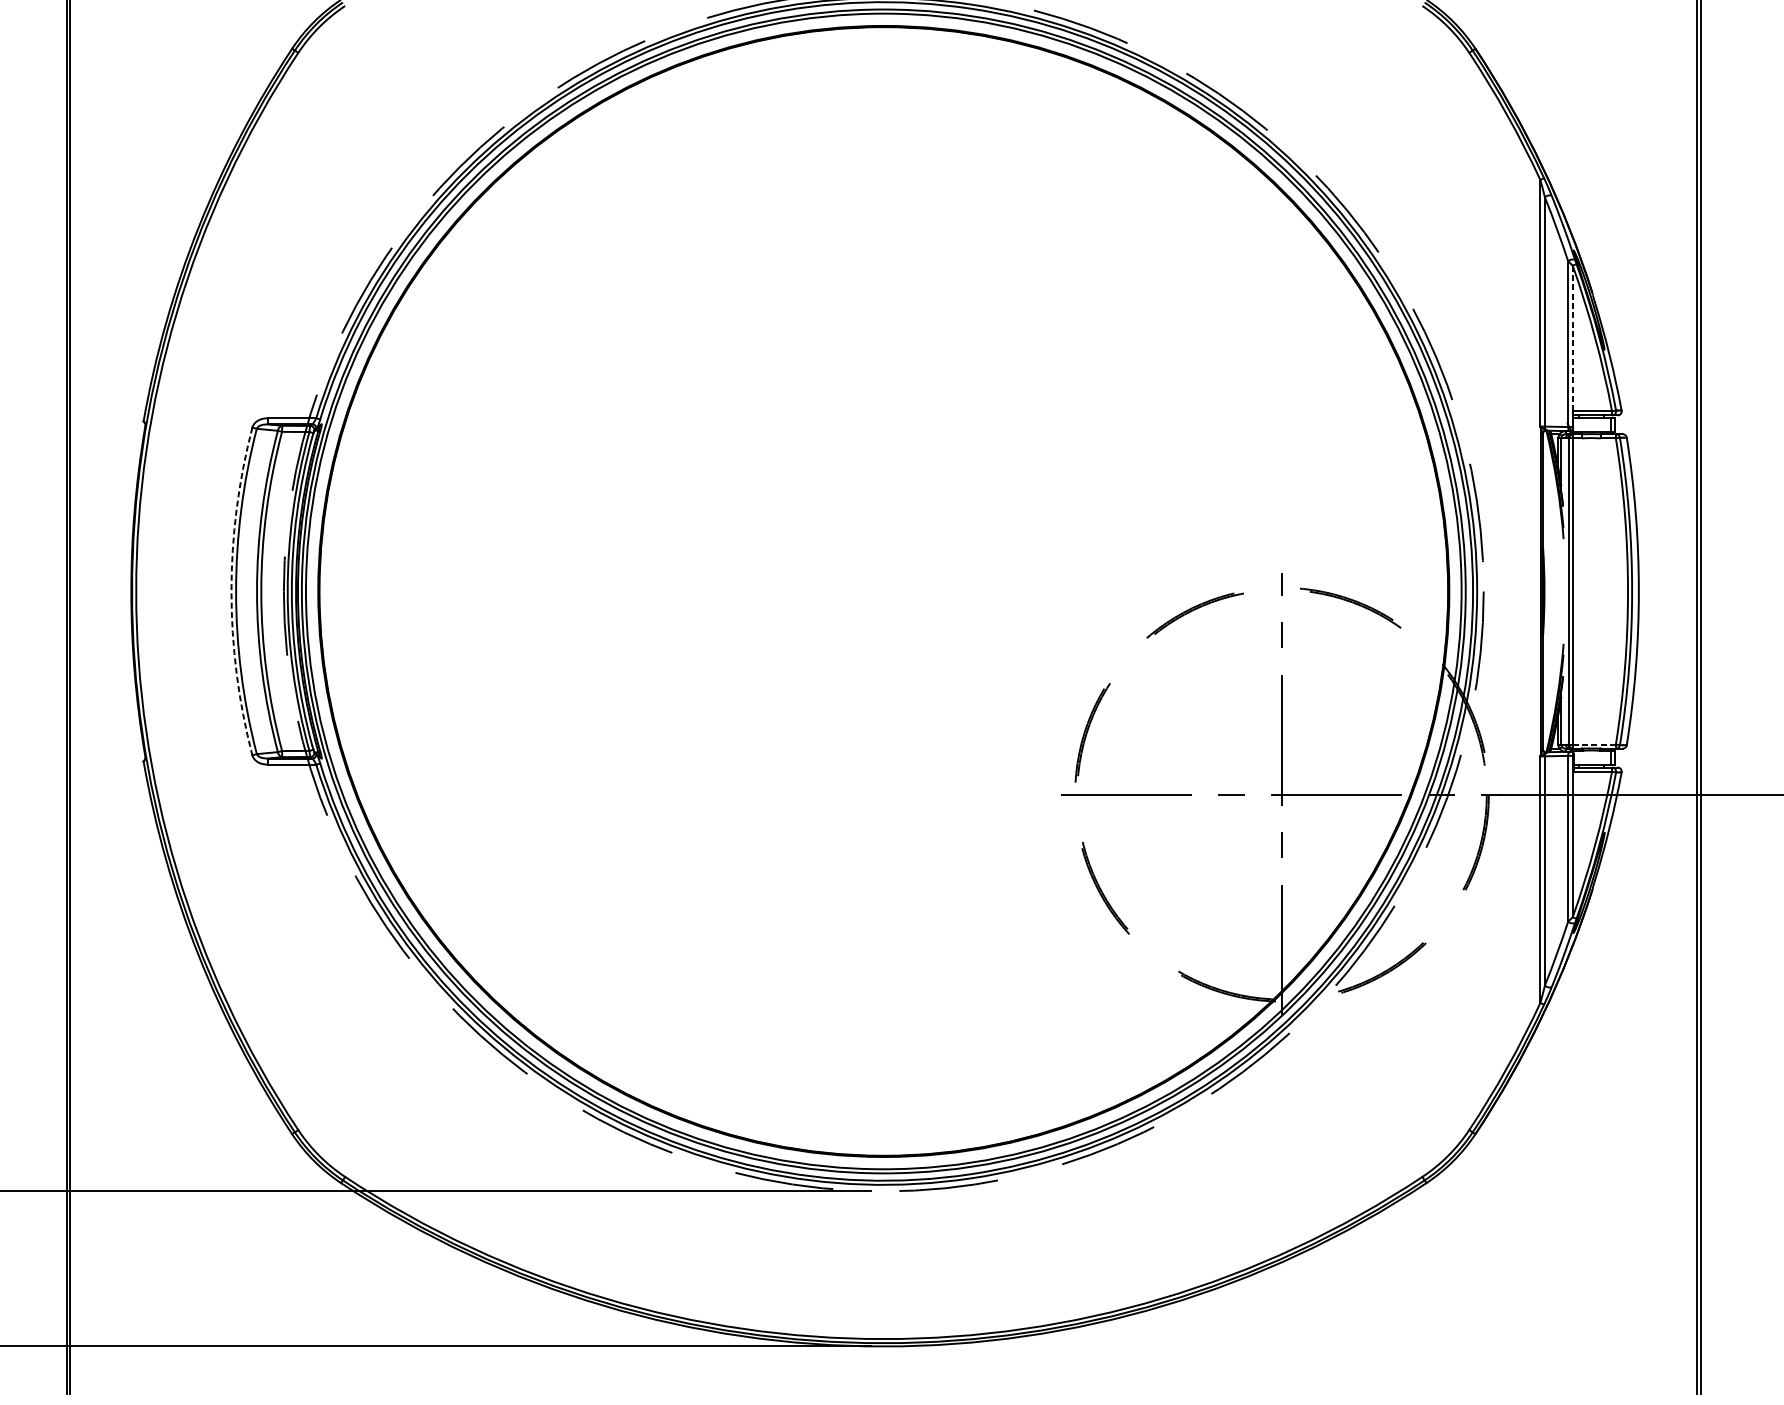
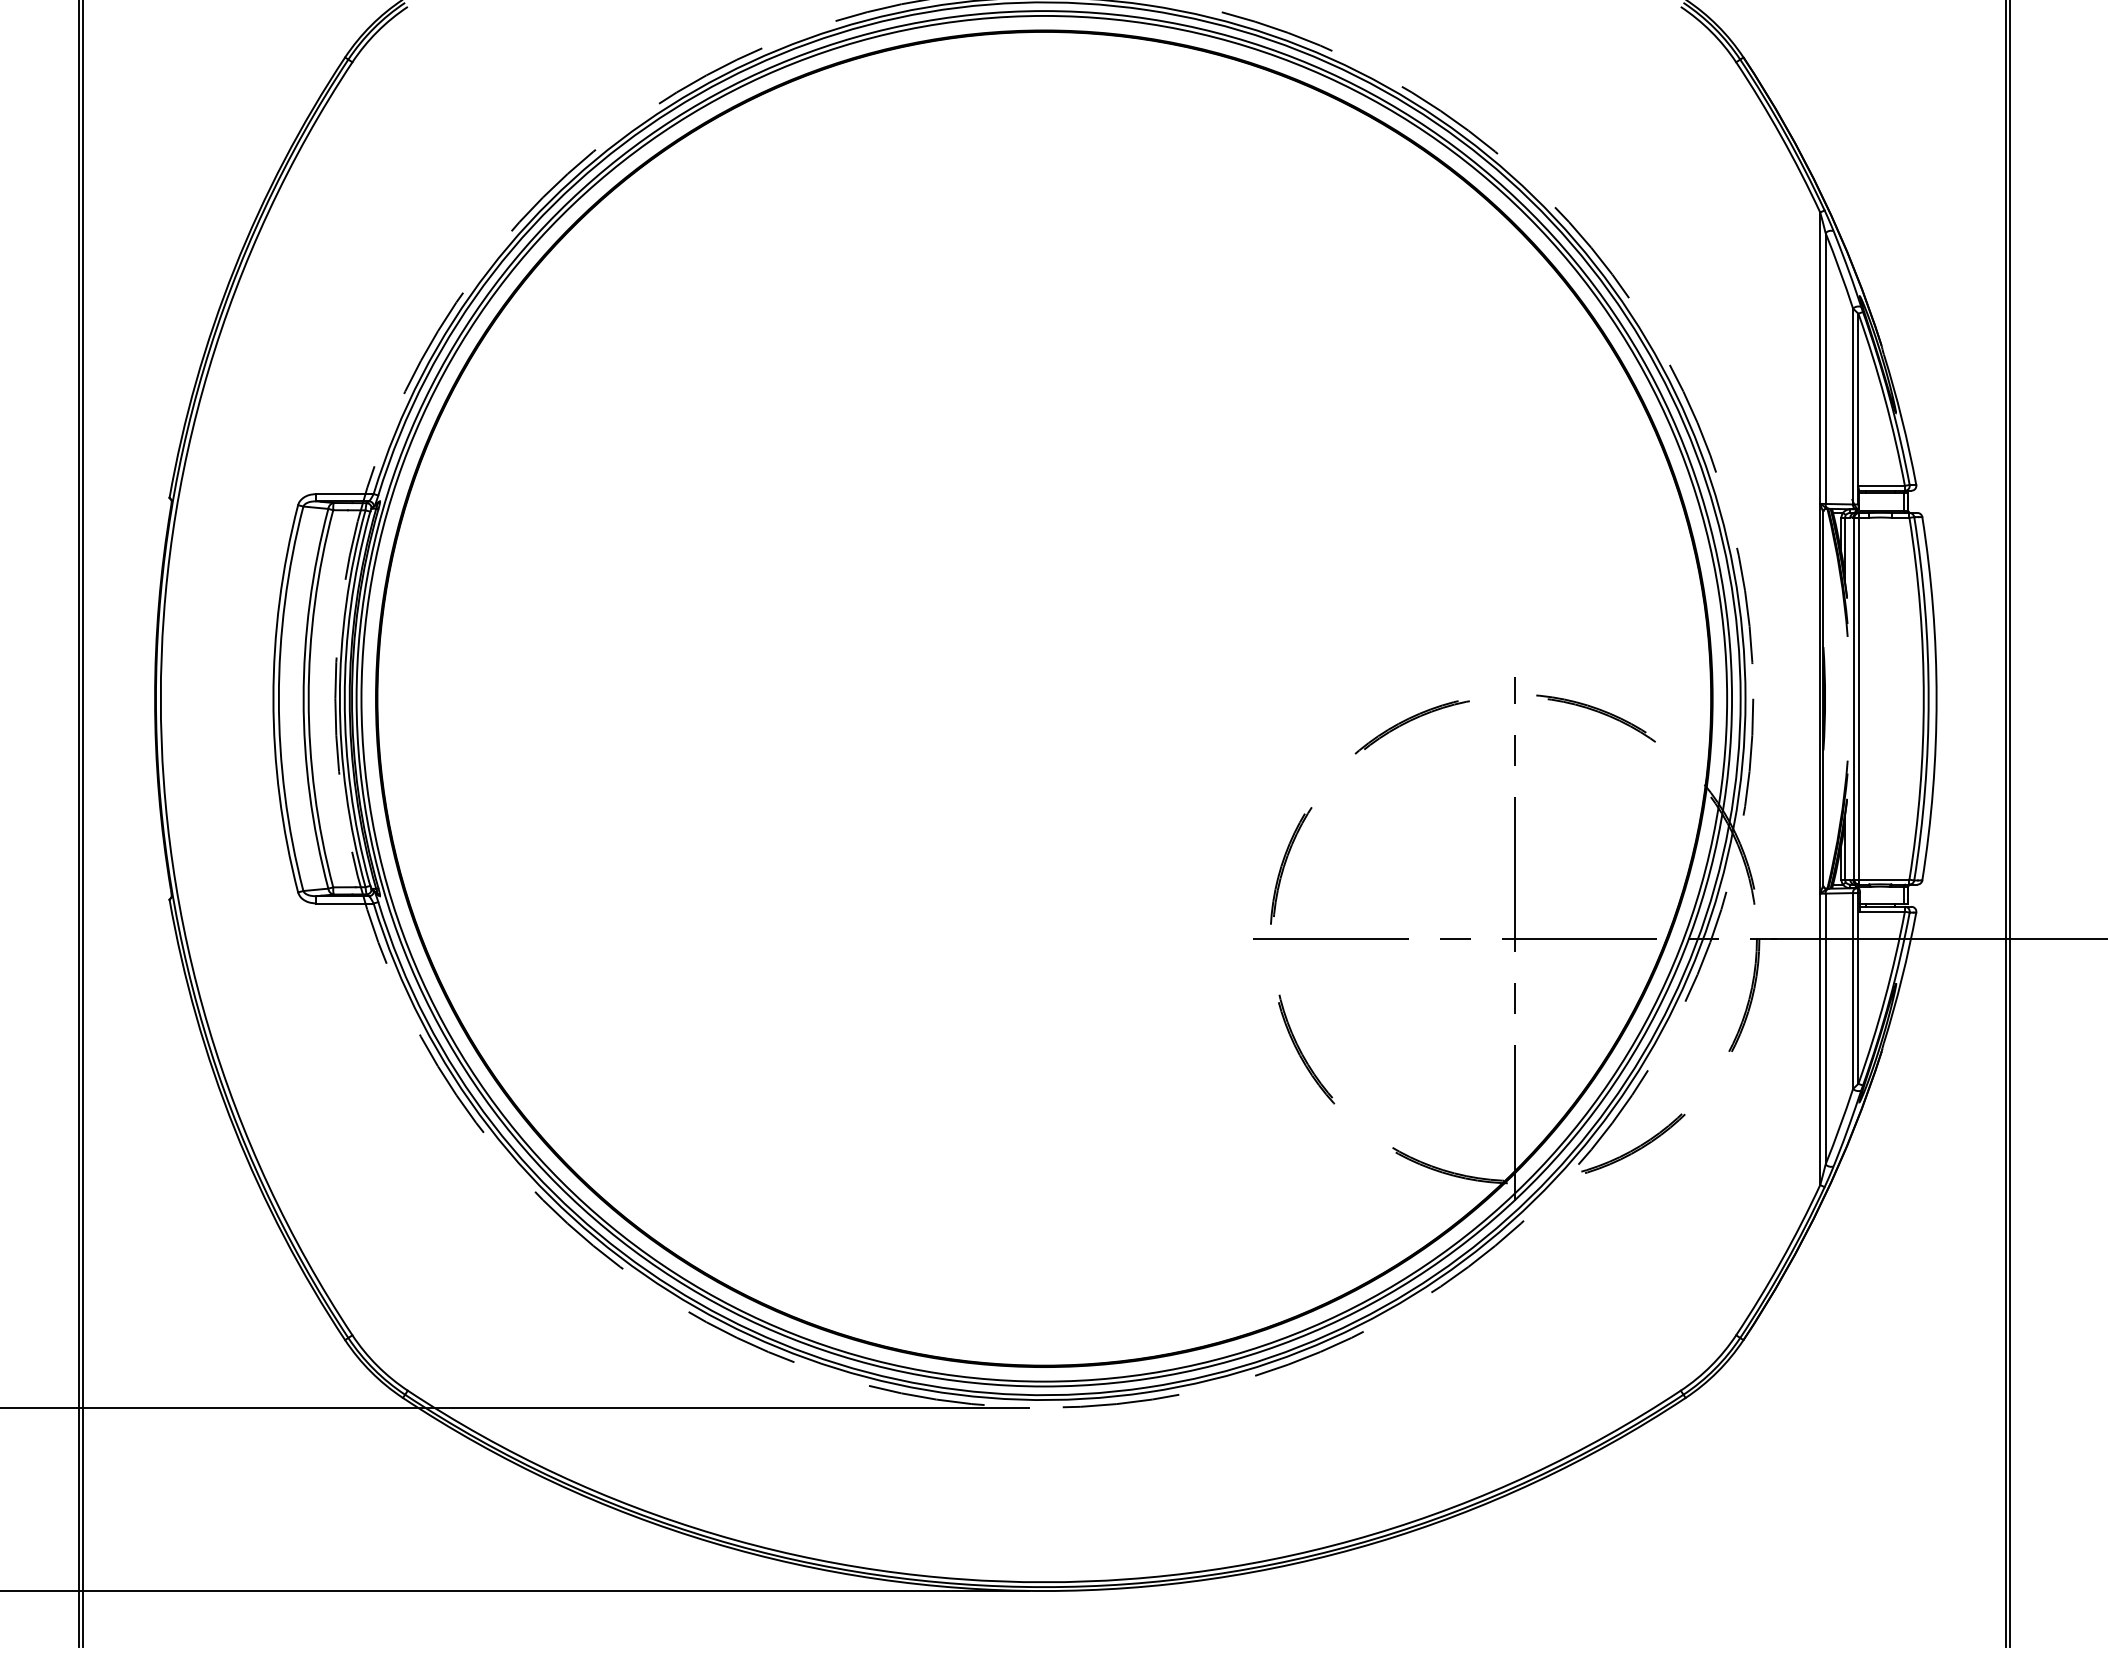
line: (1572, 338) -> (1858, 399), dashed -> solid
arc: (231, 591) -> (273, 698), dashed -> solid
line: (1593, 744) -> (1883, 879), dashed -> solid

